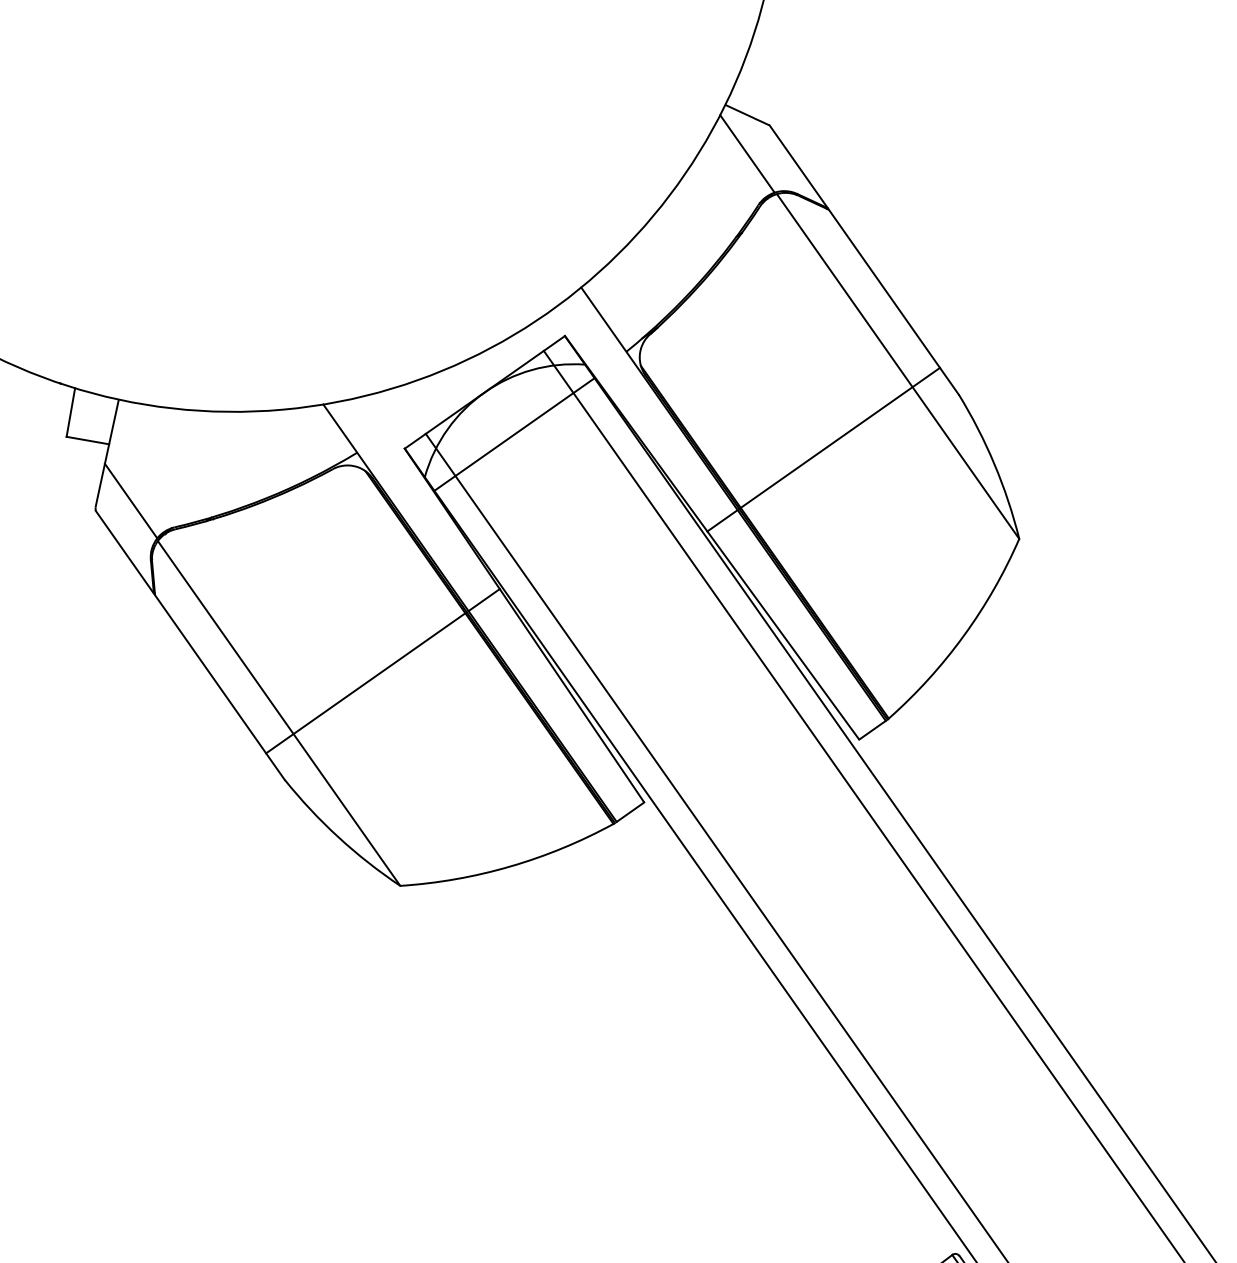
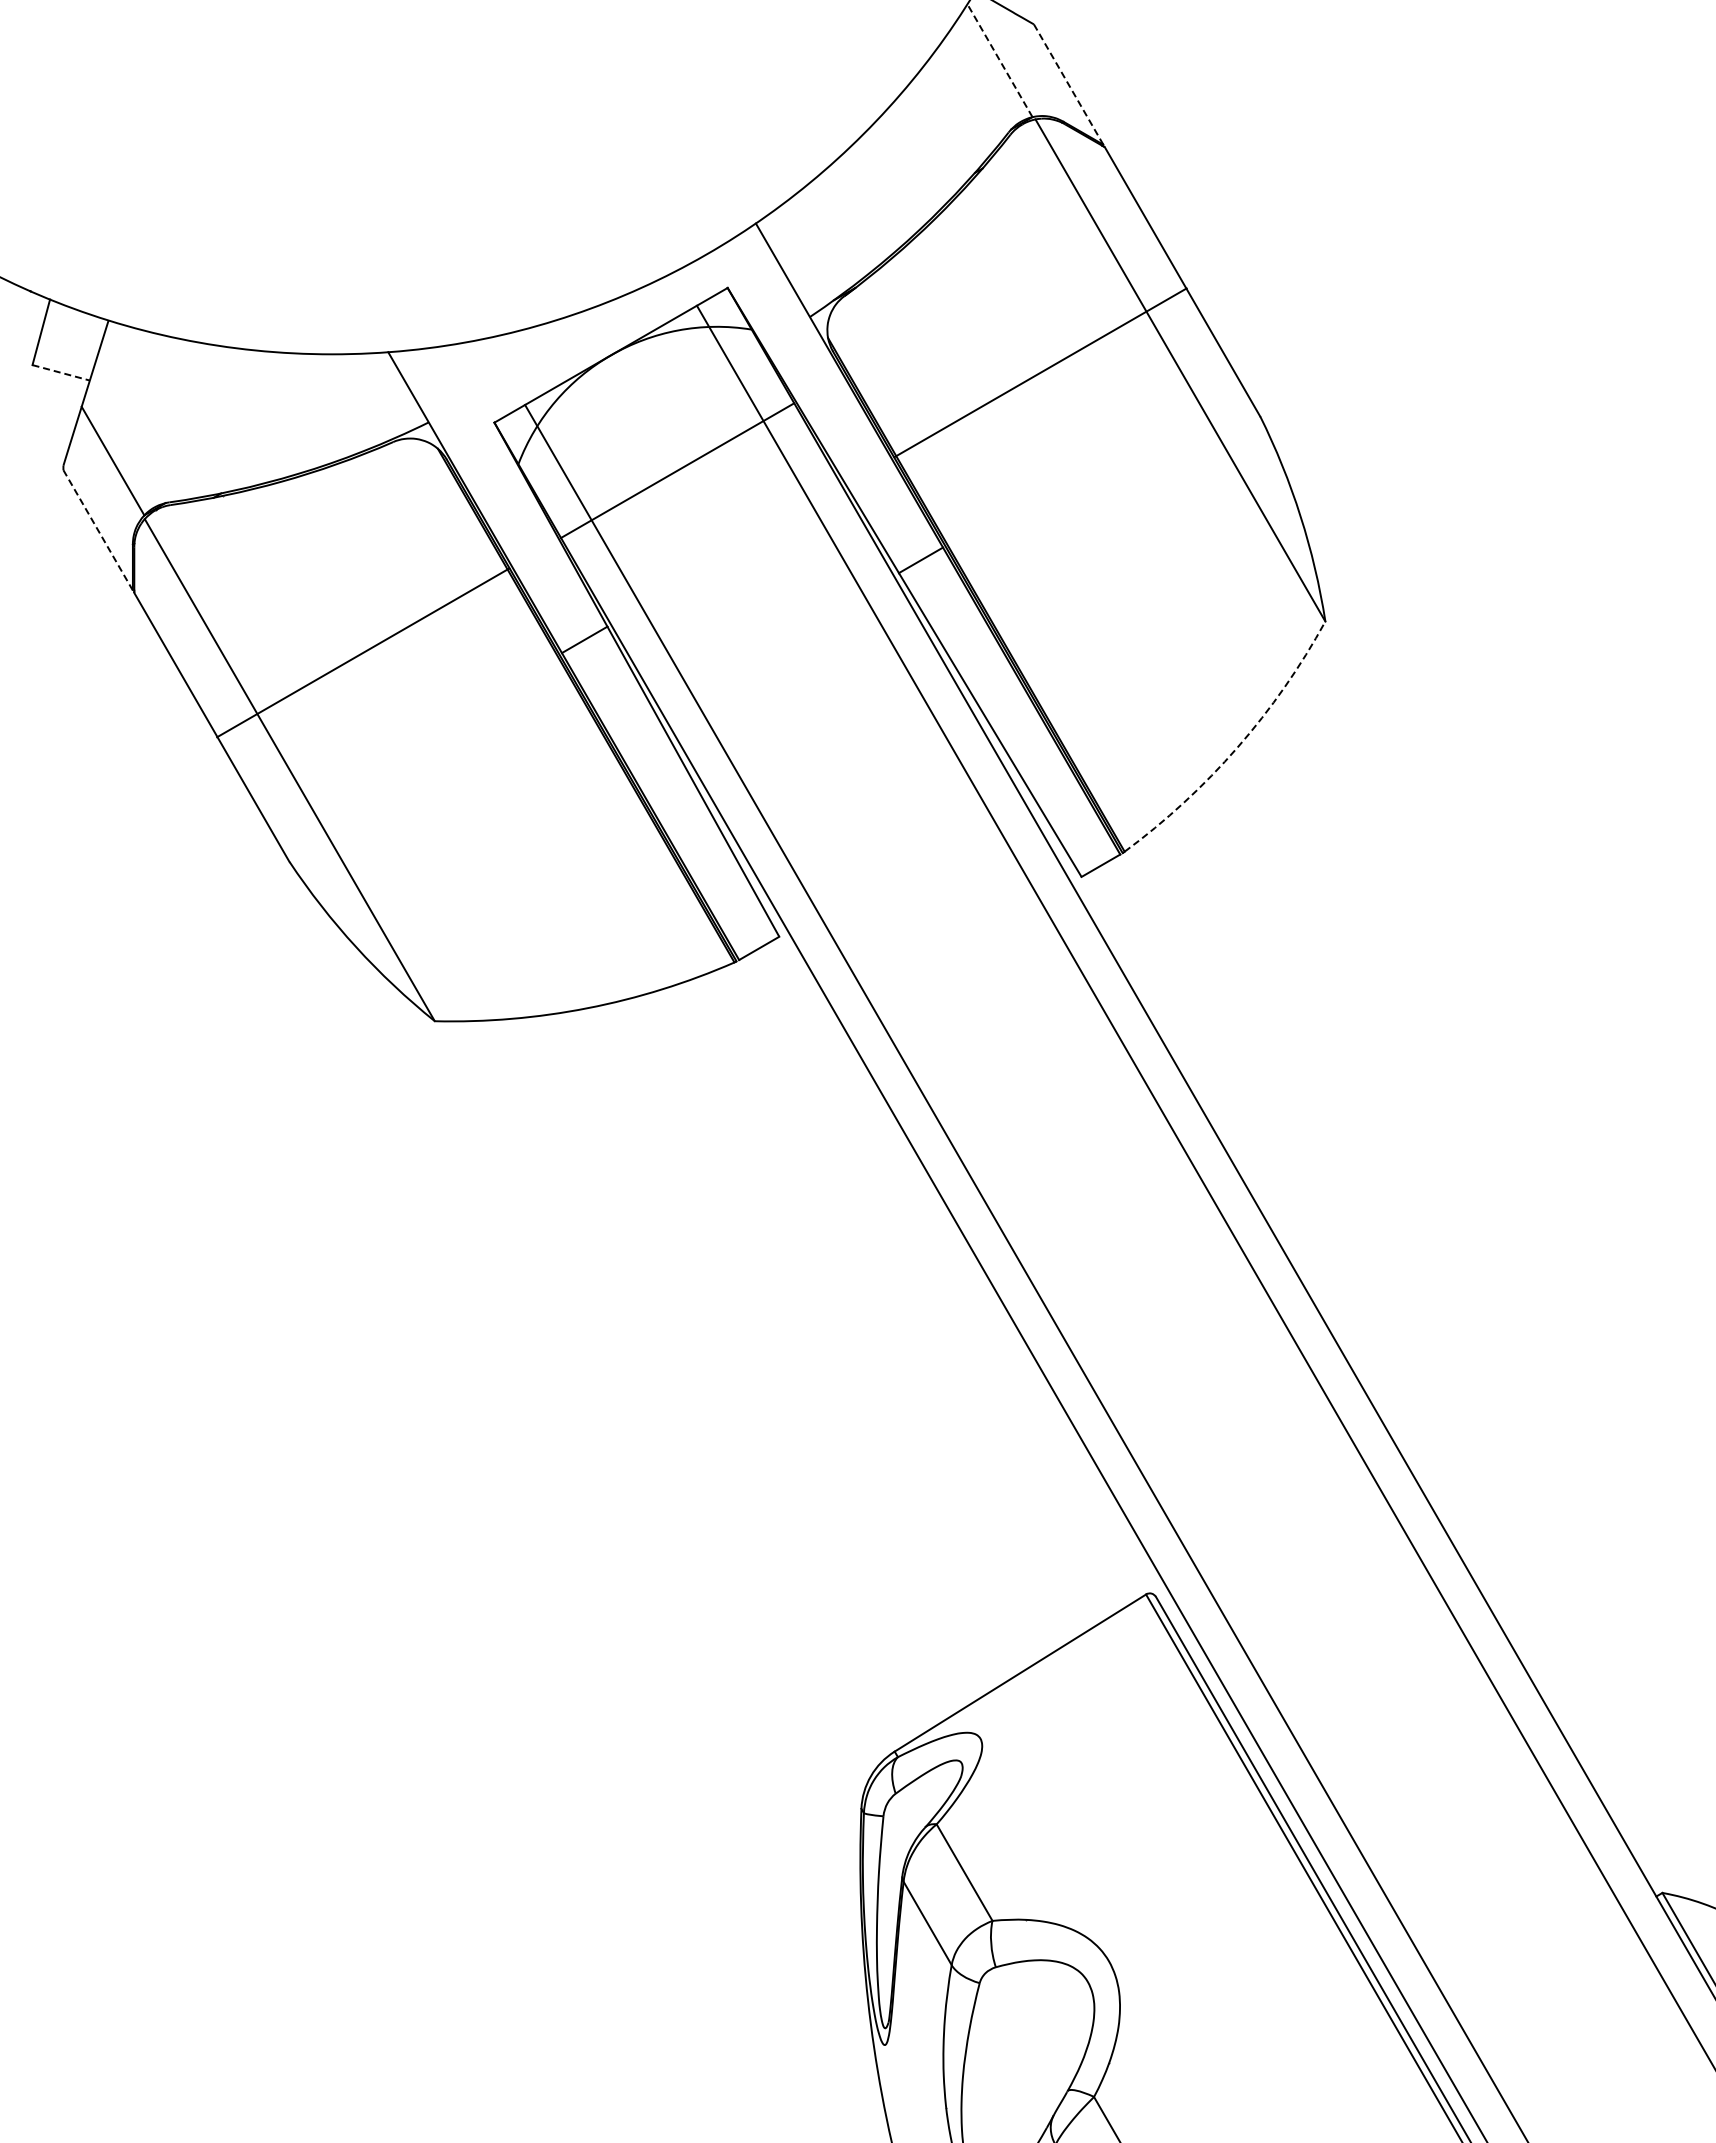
line: (747, 153) -> (999, 60), solid -> dashed
line: (798, 166) -> (1068, 84), solid -> dashed
line: (514, 434) -> (677, 470), moved
line: (839, 438) -> (1040, 372), moved
line: (88, 440) -> (61, 372), solid -> dashed
line: (124, 551) -> (97, 529), solid -> dashed
arc: (963, 635) -> (1237, 747), solid -> dashed
line: (366, 682) -> (363, 652), moved

